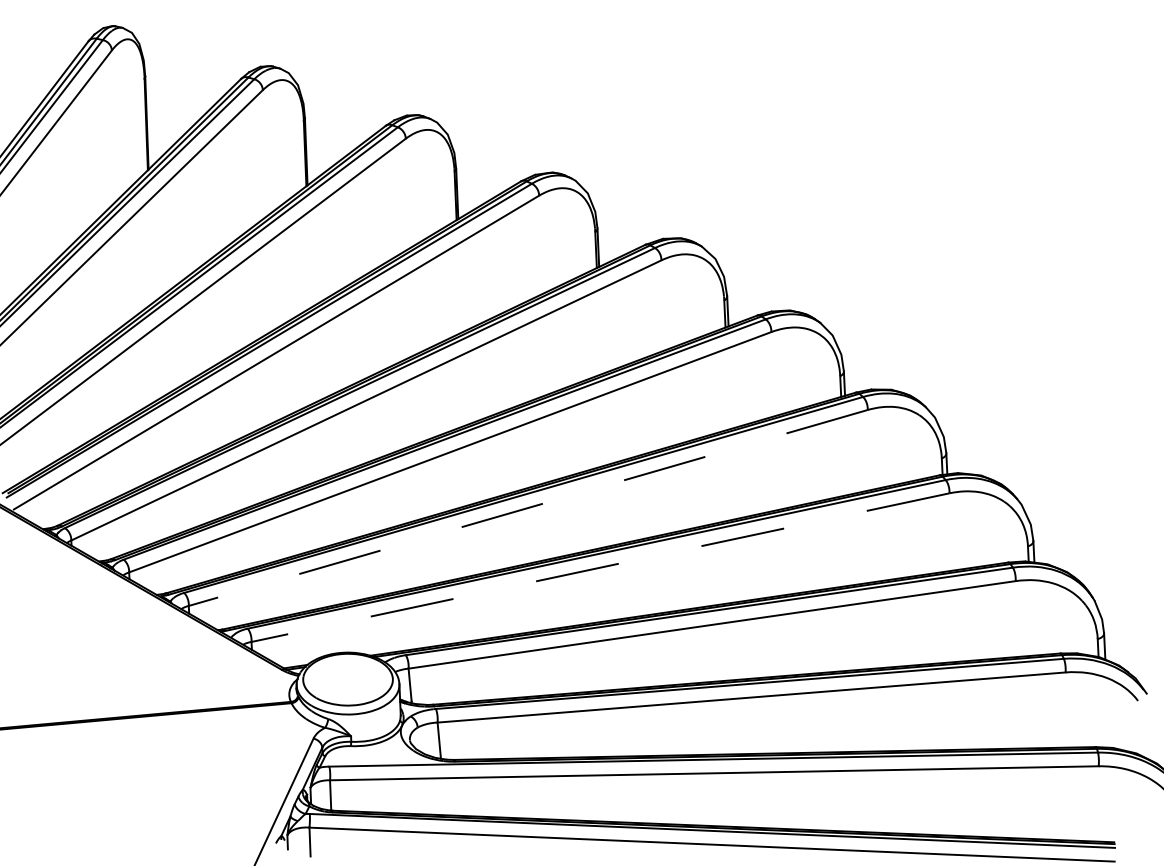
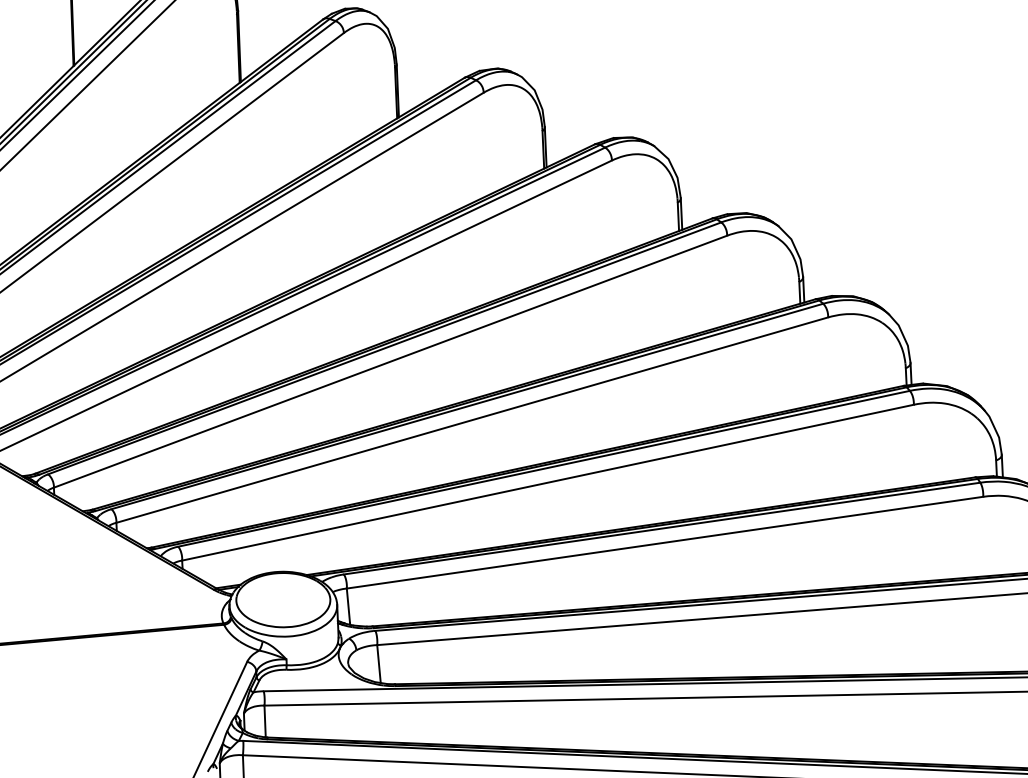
line: (527, 508) -> (471, 420), dashed -> solid
line: (600, 567) -> (547, 482), dashed -> solid

